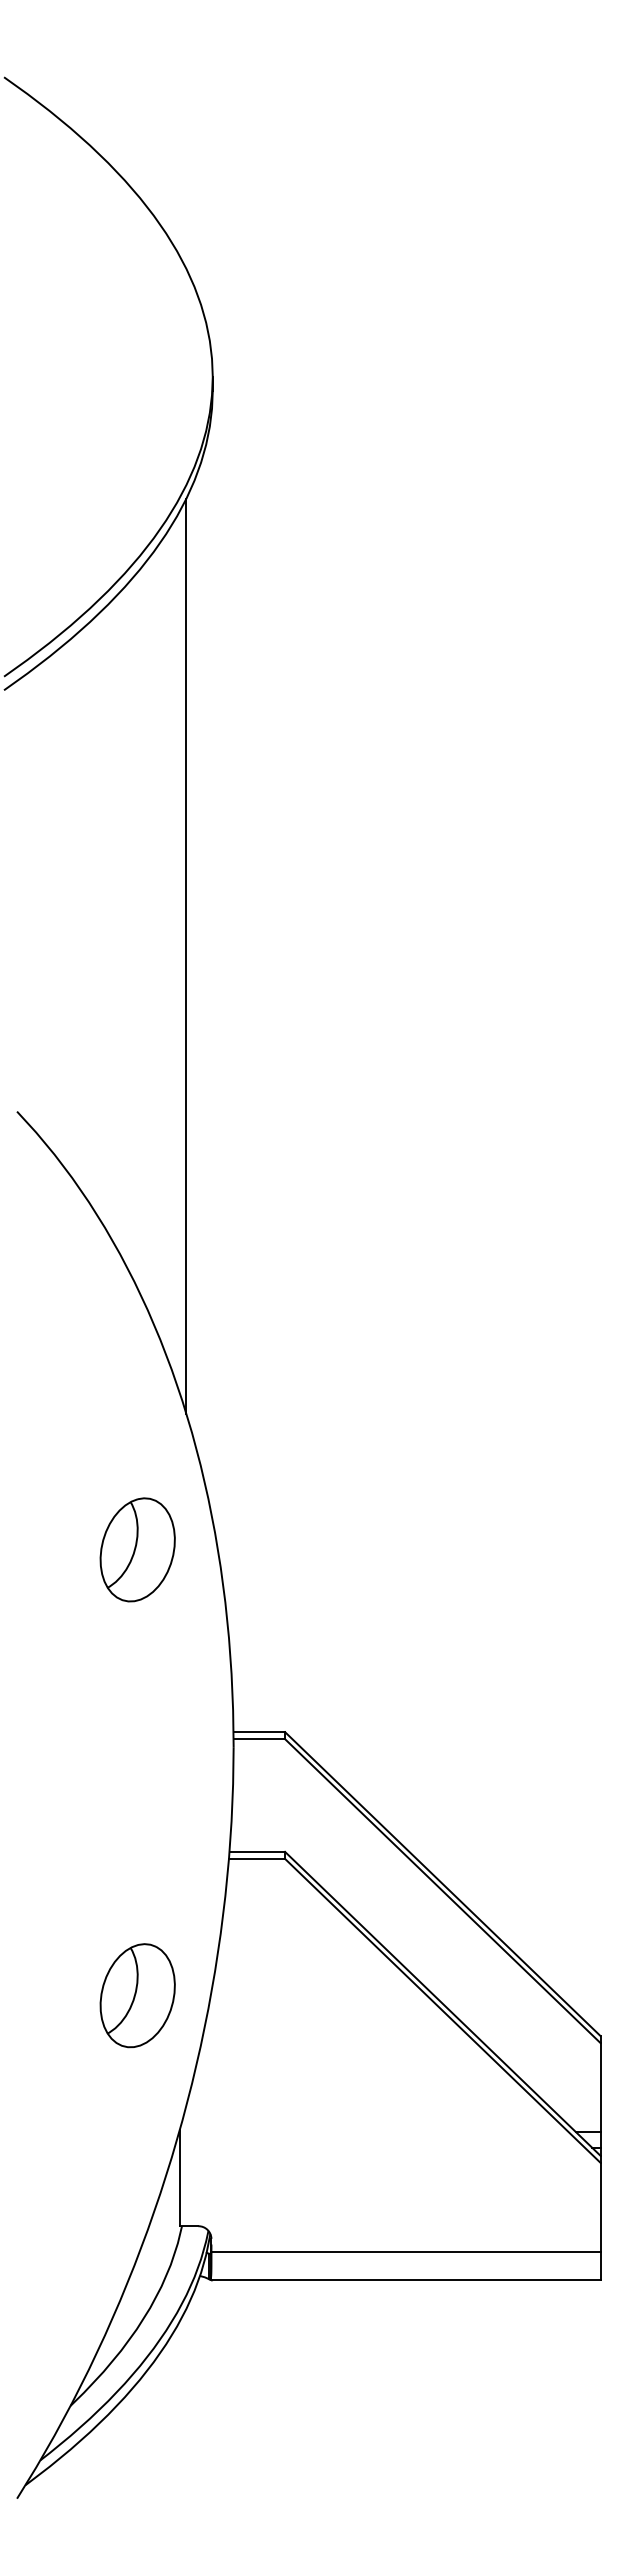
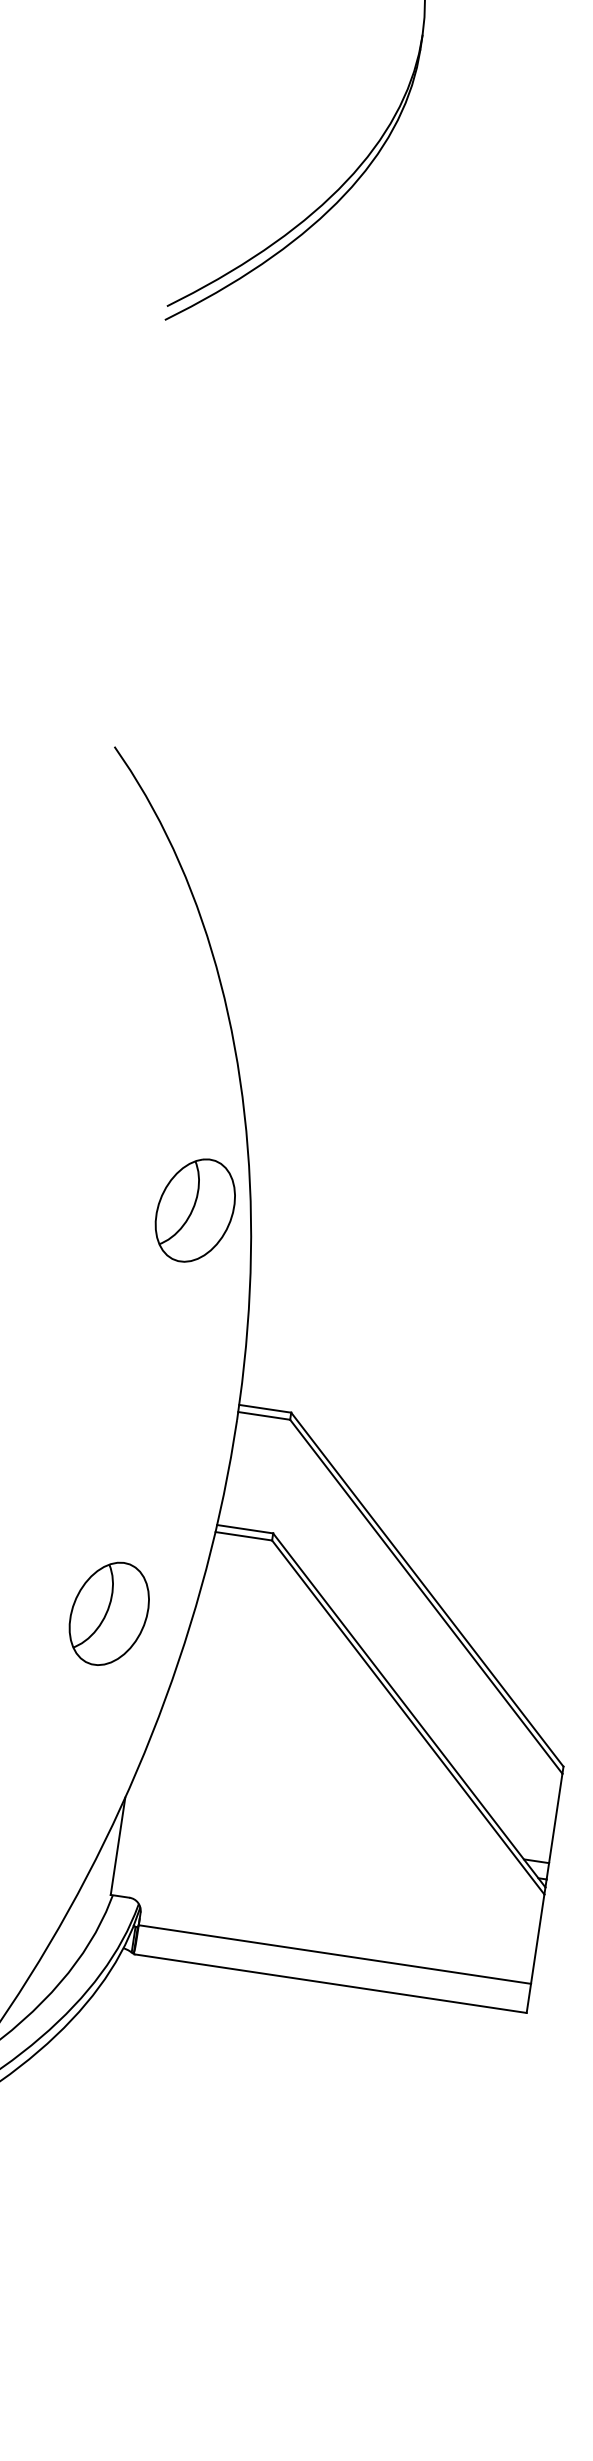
line: (186, 955) -> (308, 614), removed
part: (137, 1549) -> (195, 1210), moved
part: (137, 1995) -> (109, 1613), moved

